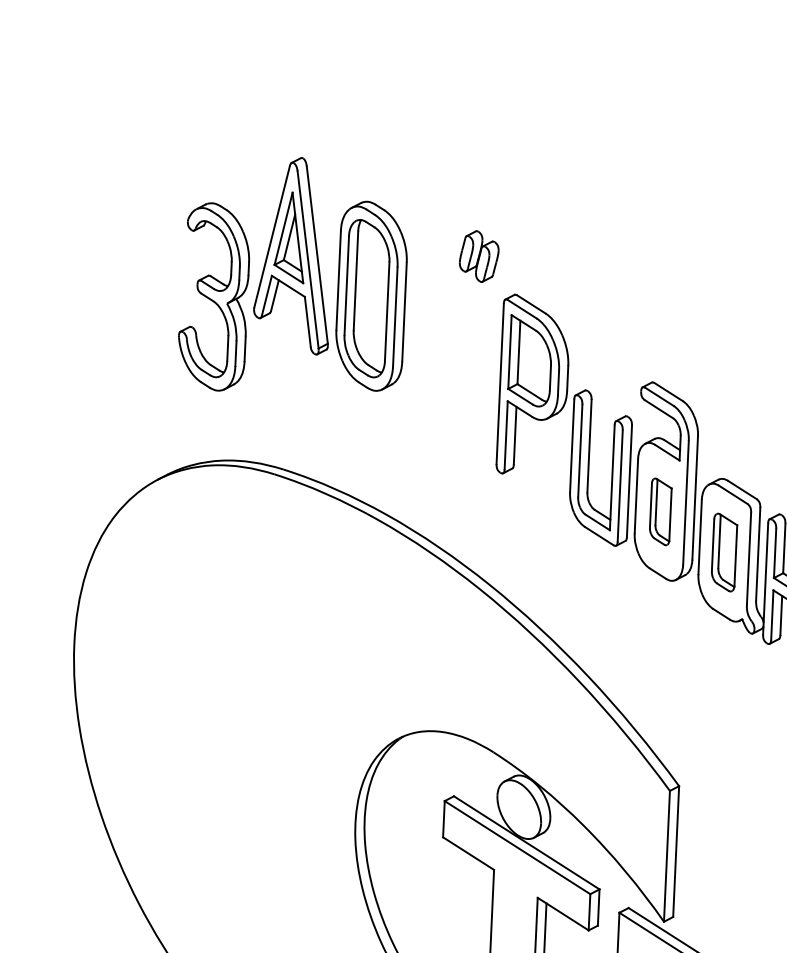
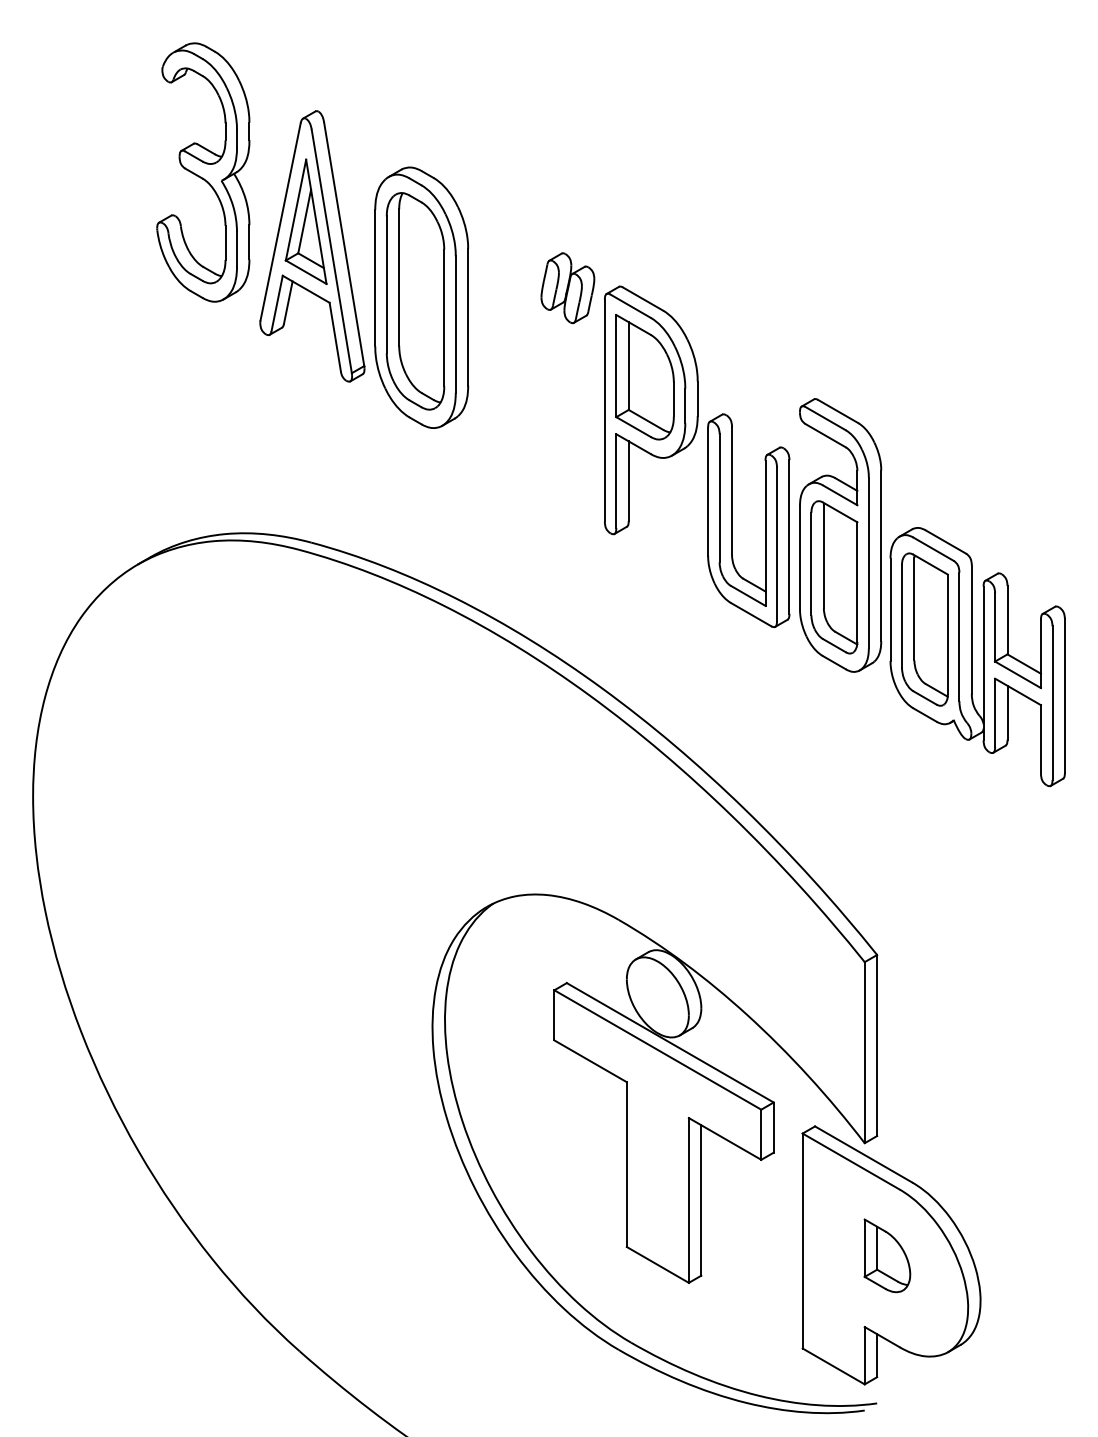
part: (478, 256) -> (567, 287), moved
part: (214, 296) -> (203, 172), moved
part: (660, 511) -> (834, 577), size x1.67
part: (724, 552) -> (924, 629), size x1.43

